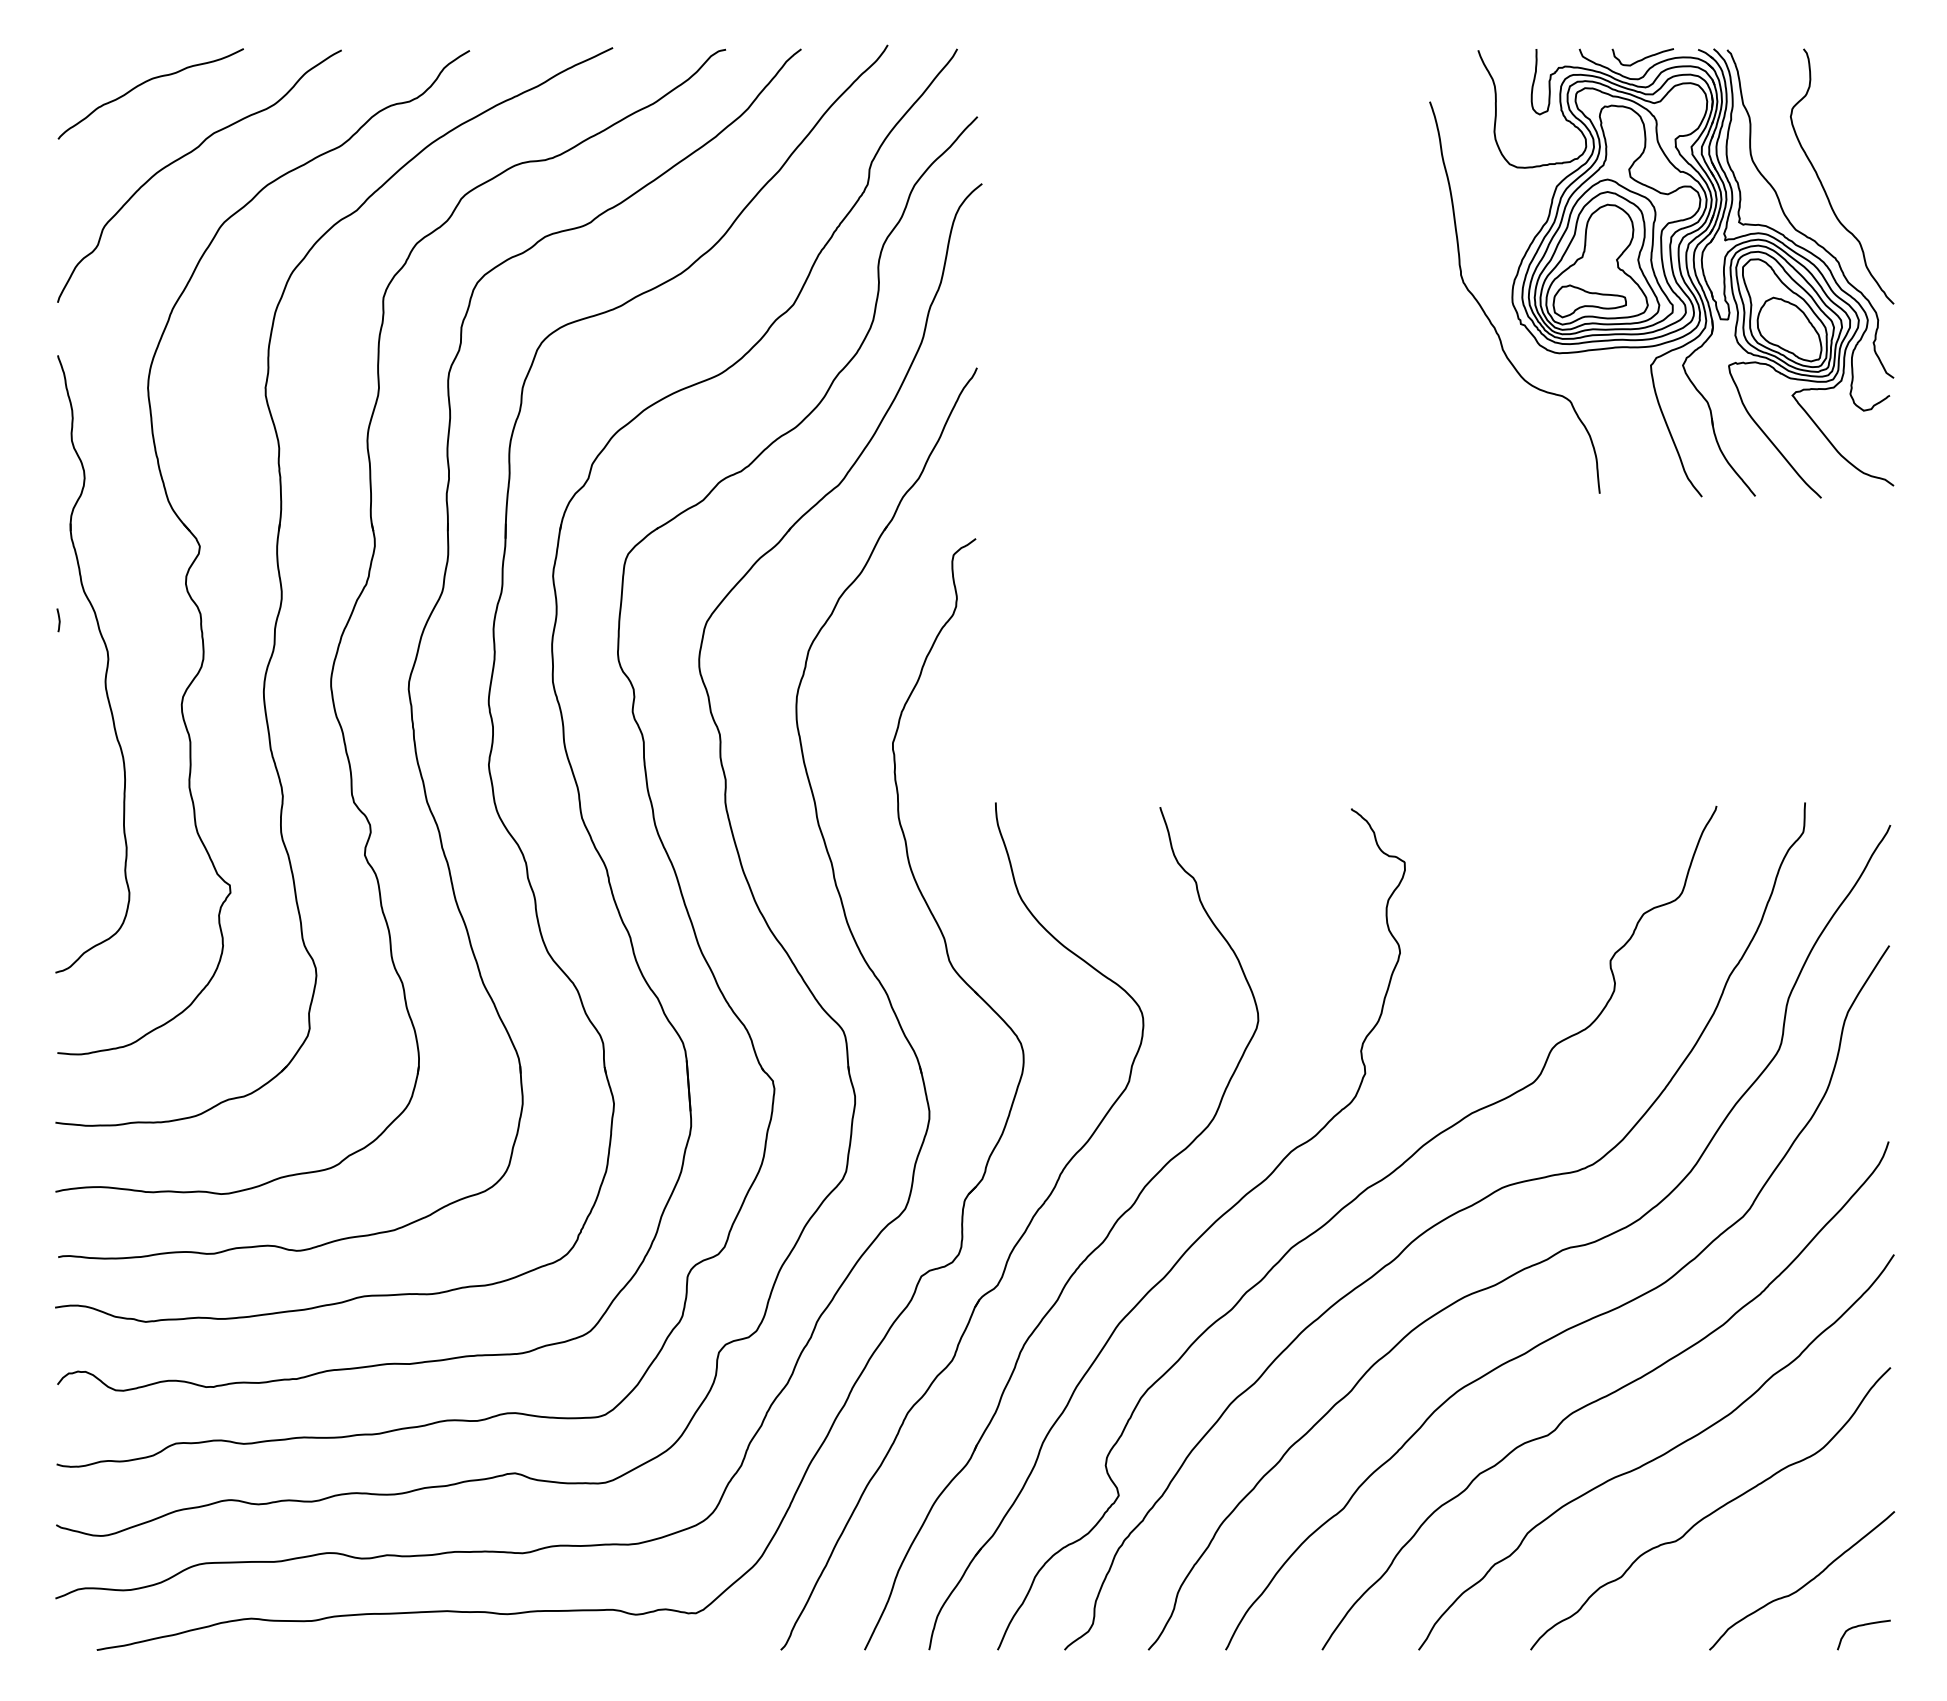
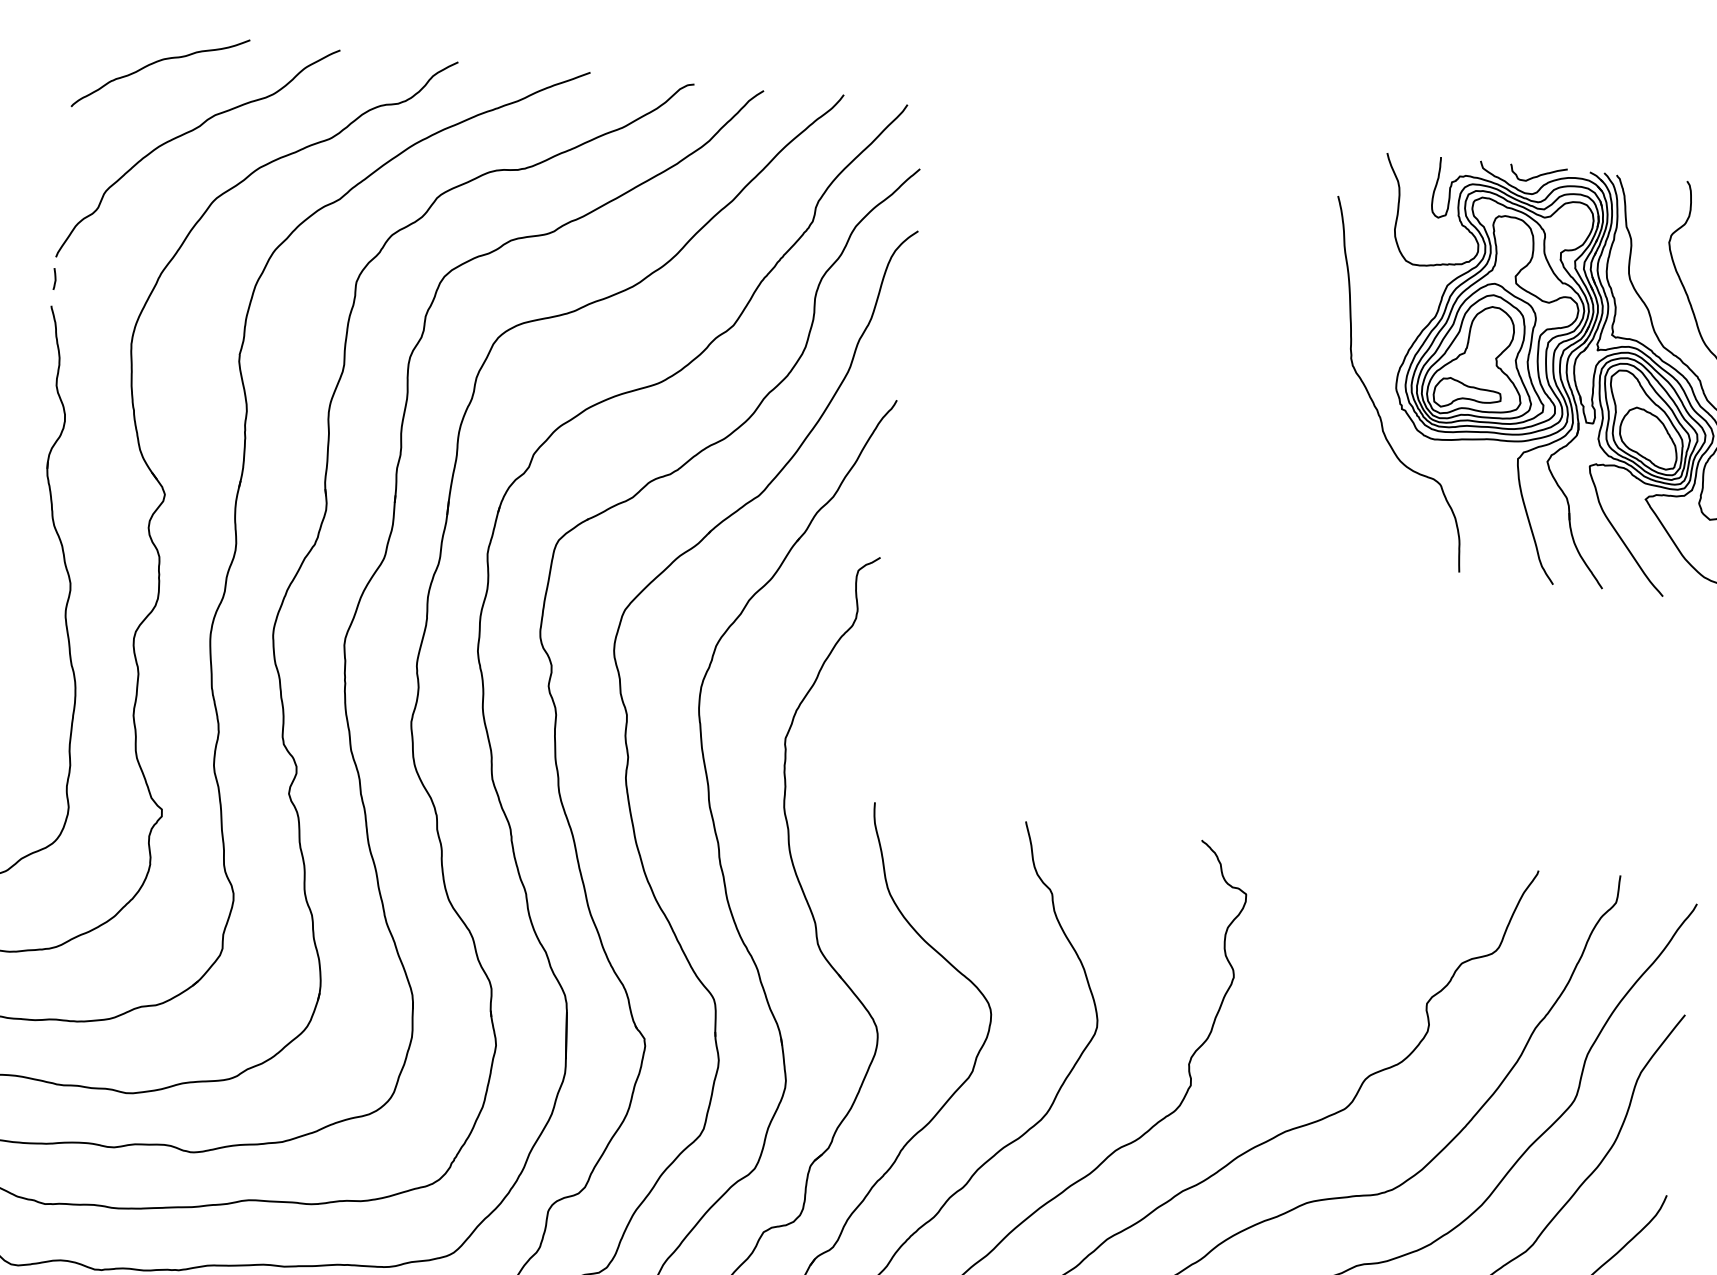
curve: (58, 620) -> (54, 279), moved

